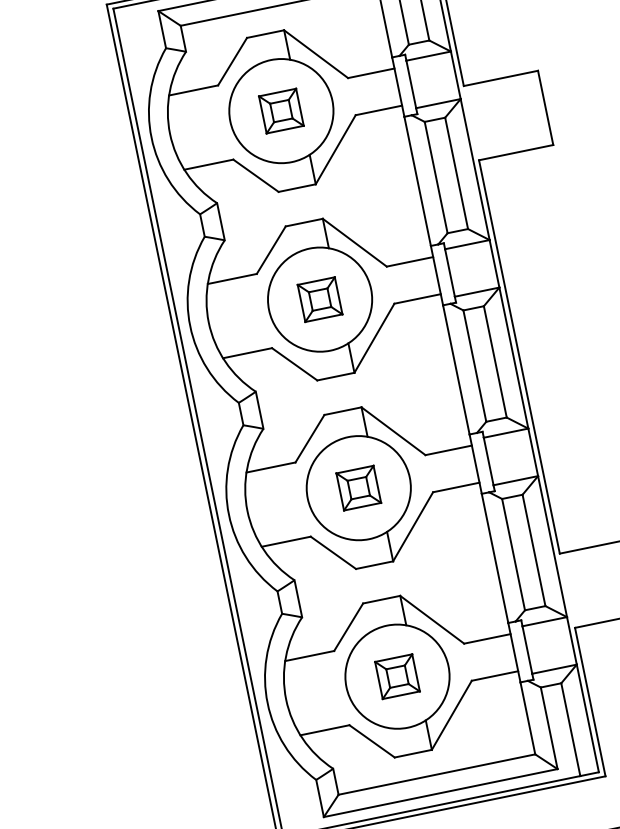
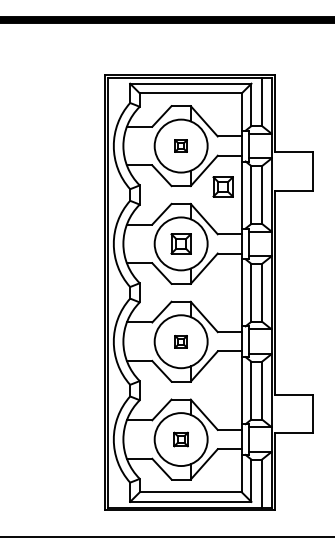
part: (279, 110) -> (180, 145), size x0.6
part: (377, 172) -> (222, 186), added
part: (357, 487) -> (180, 341), size x0.6
part: (396, 676) -> (180, 439), size x0.7

